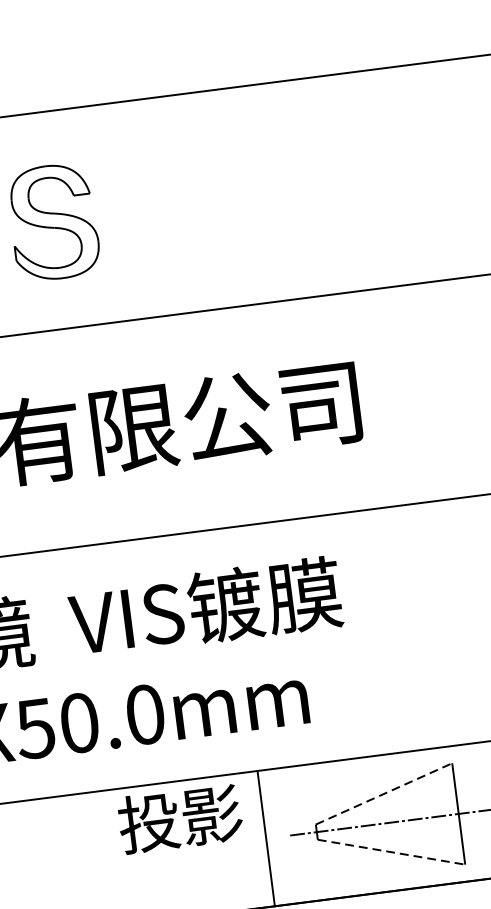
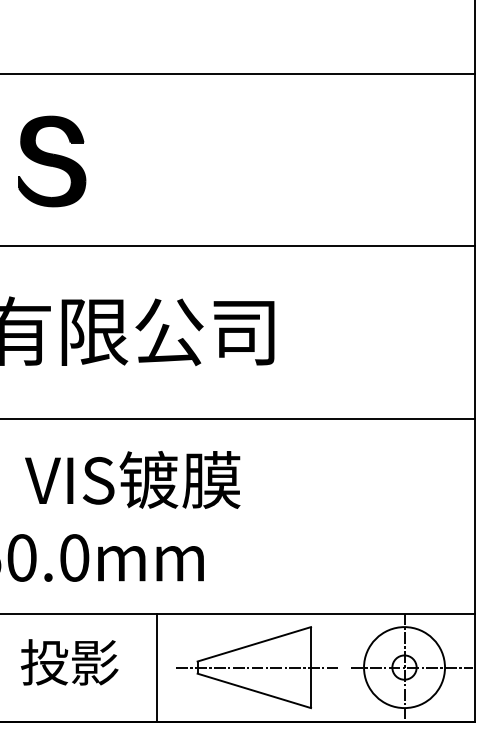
fill: (54, 222) -> (52, 161), added
line: (384, 794) -> (254, 644), dashed -> solid
text: (180, 819) -> (69, 662), moved
line: (391, 852) -> (254, 691), dashed -> solid

